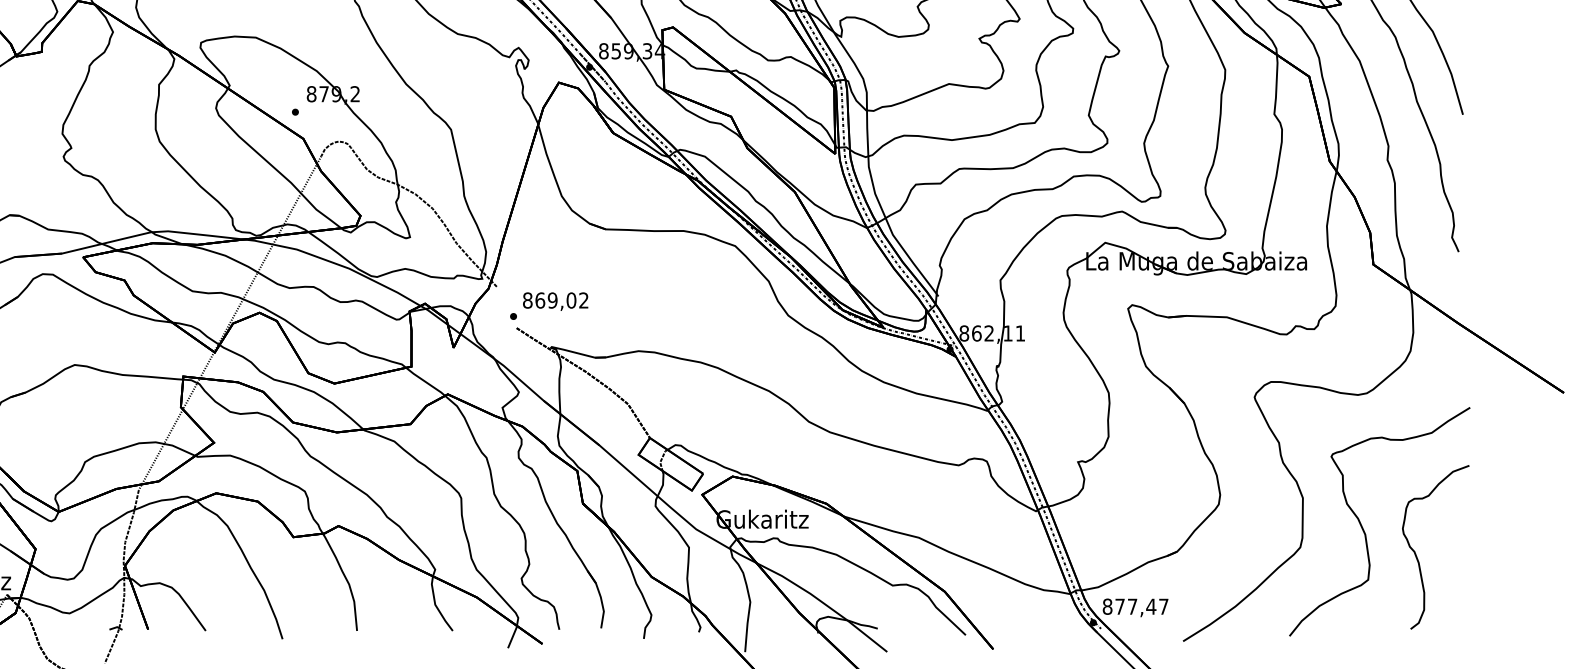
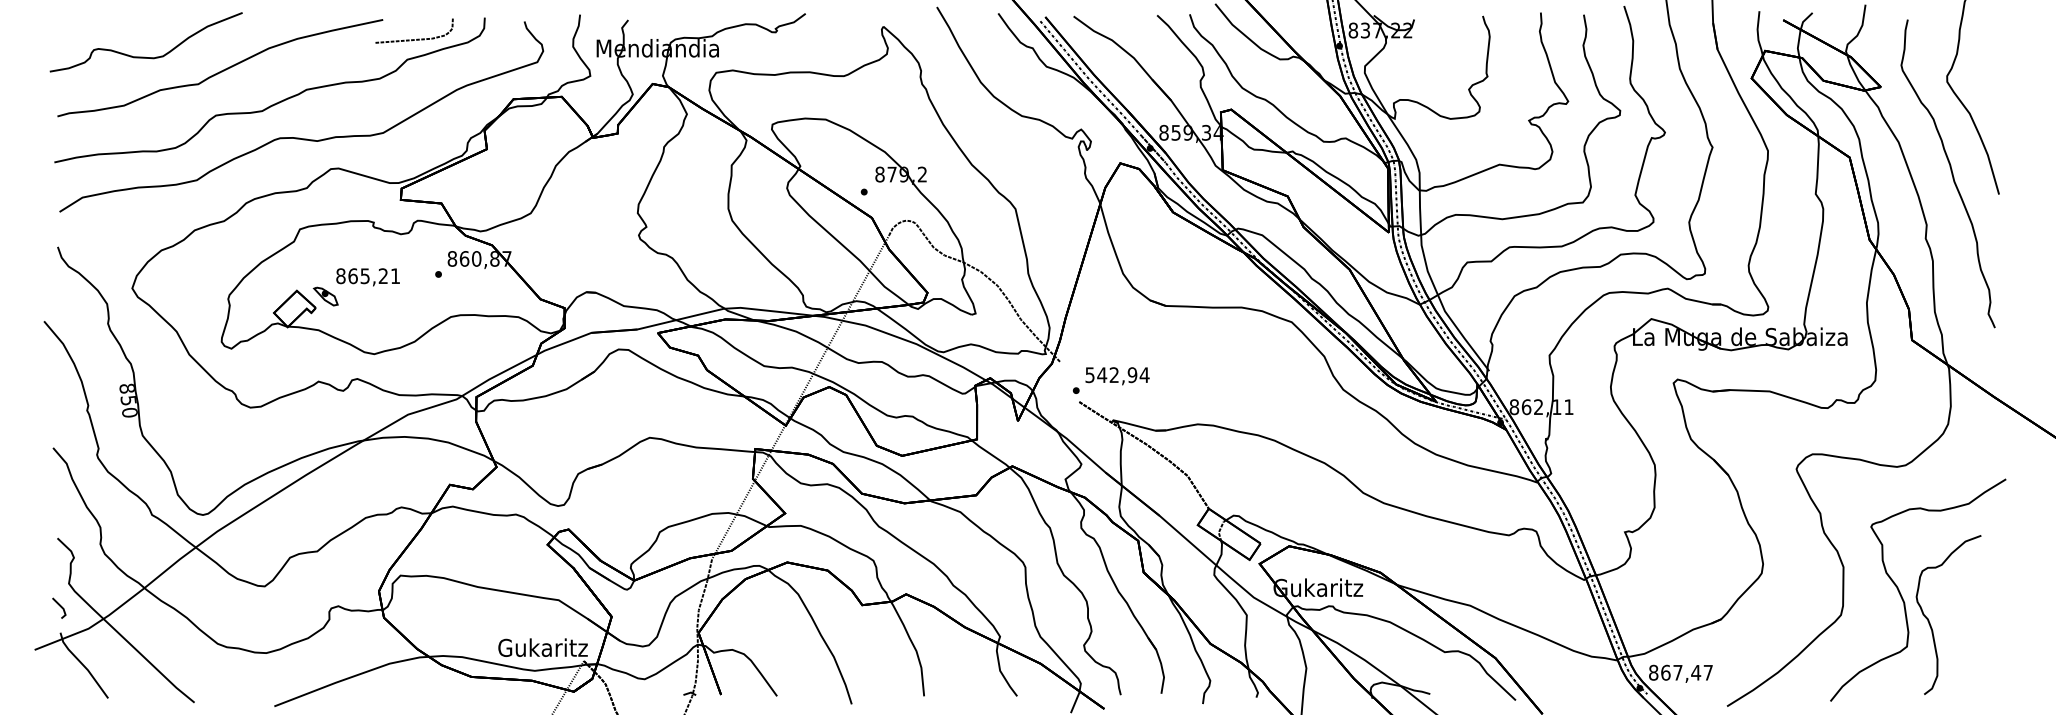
text: (555, 300) -> (1117, 375), 869,02 -> 542,94
curve: (1417, 555) -> (1930, 622), moved
text: (1119, 606) -> (1665, 672), 877,47 -> 867,47

